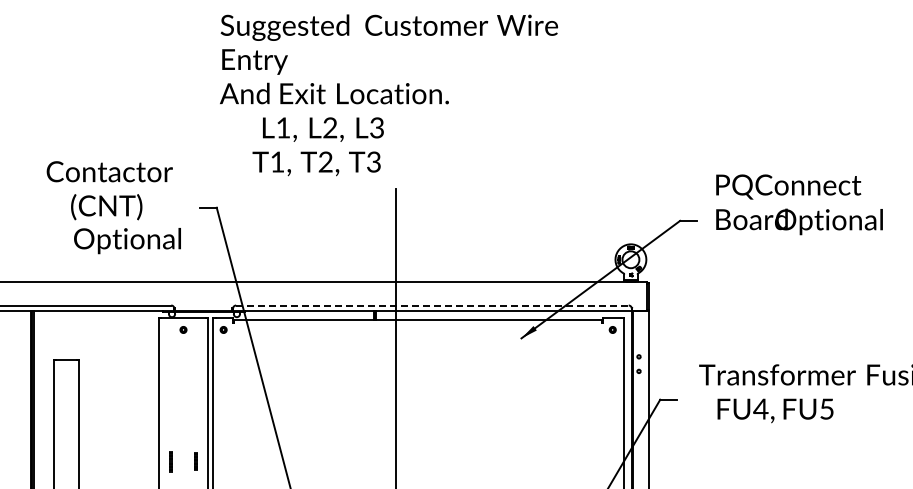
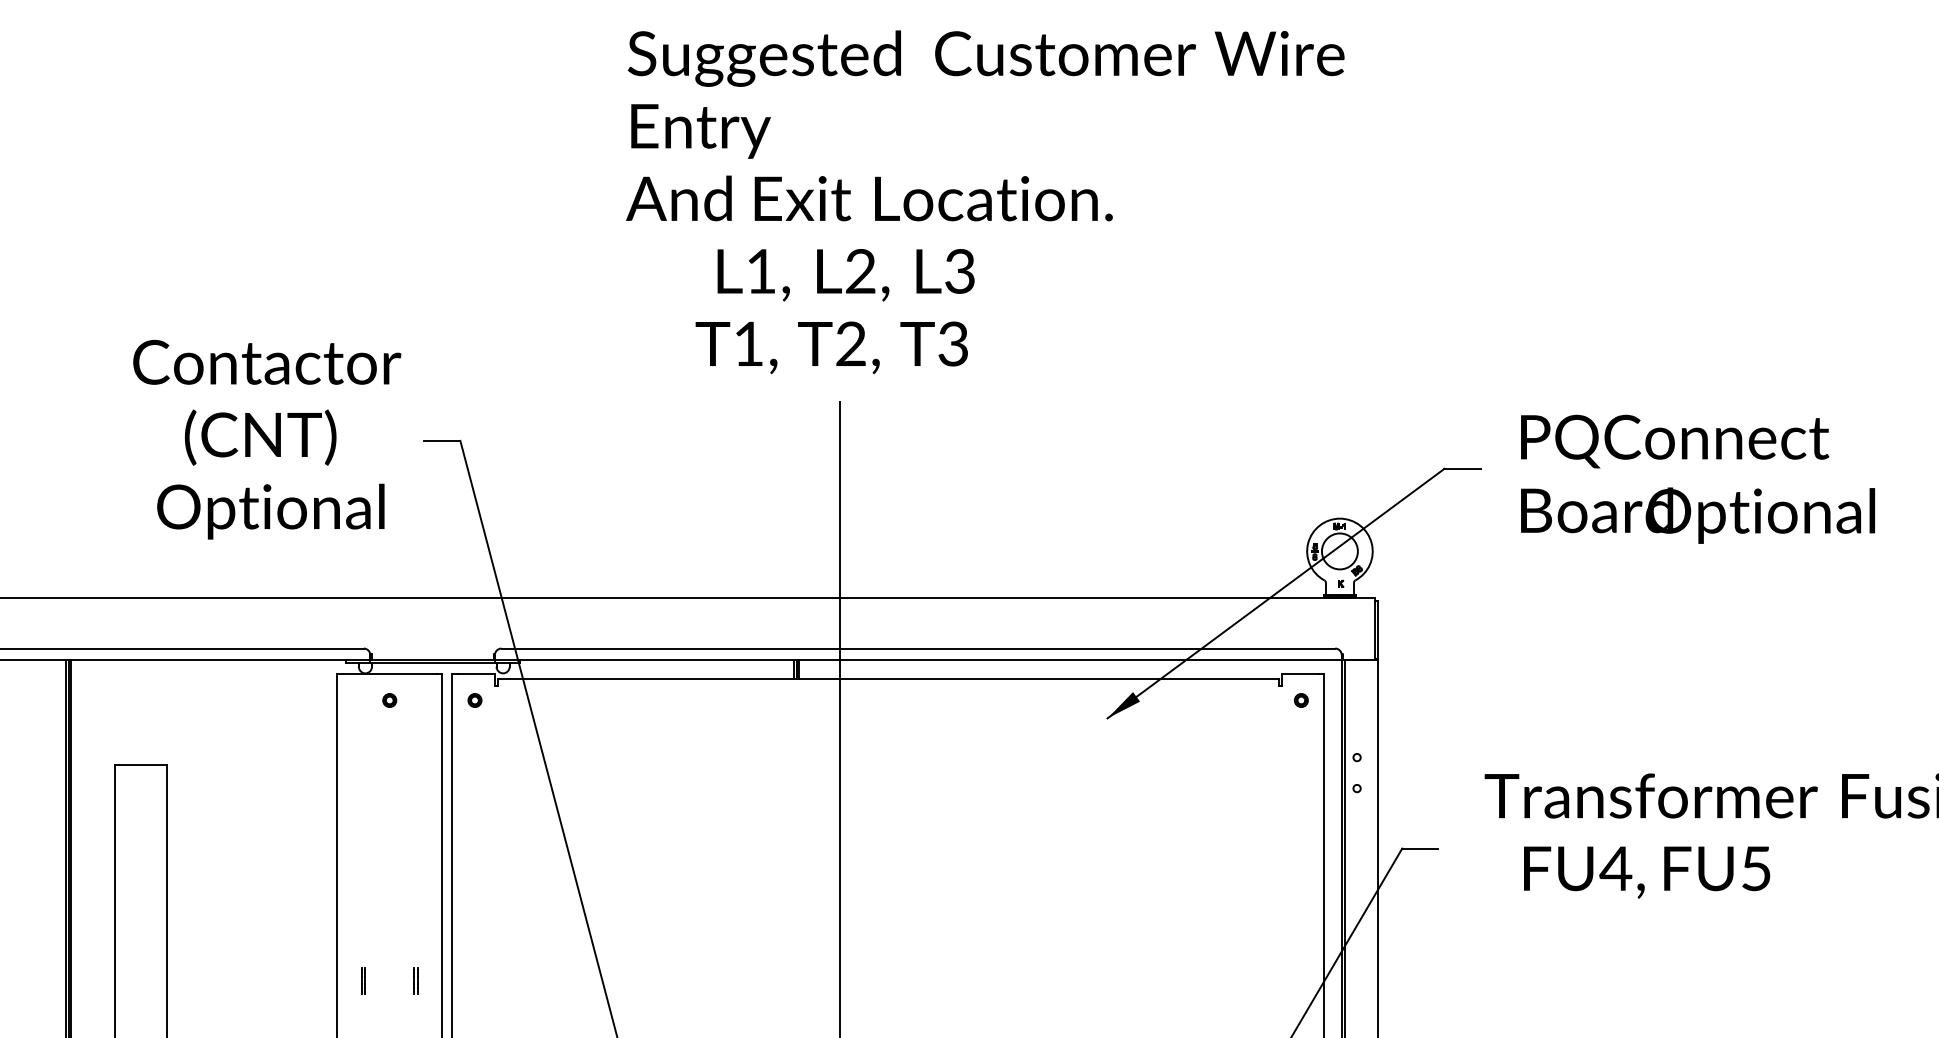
text: (389, 95) -> (986, 202), moved
text: (109, 190) -> (266, 402), moved
text: (799, 204) -> (1697, 478), moved
line: (432, 305) -> (918, 648), dashed -> solid
part: (170, 461) -> (362, 979), size x0.62
part: (195, 461) -> (415, 979), size x0.71

